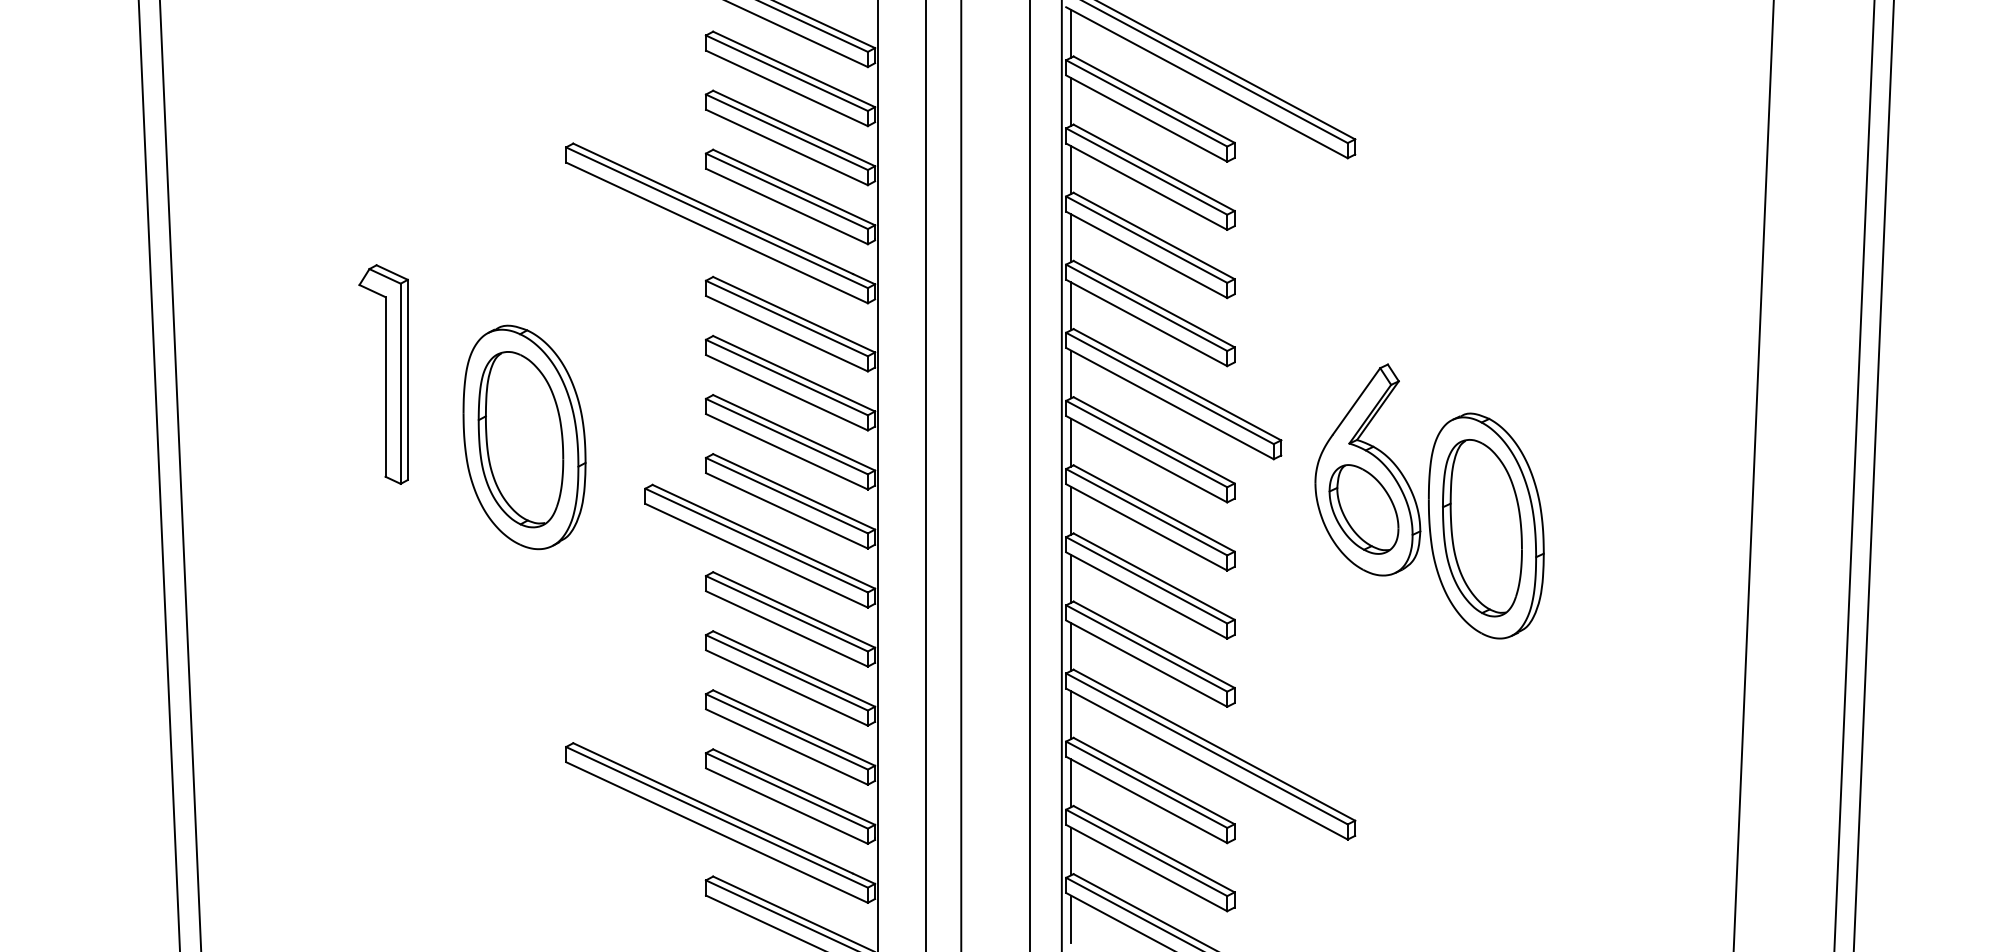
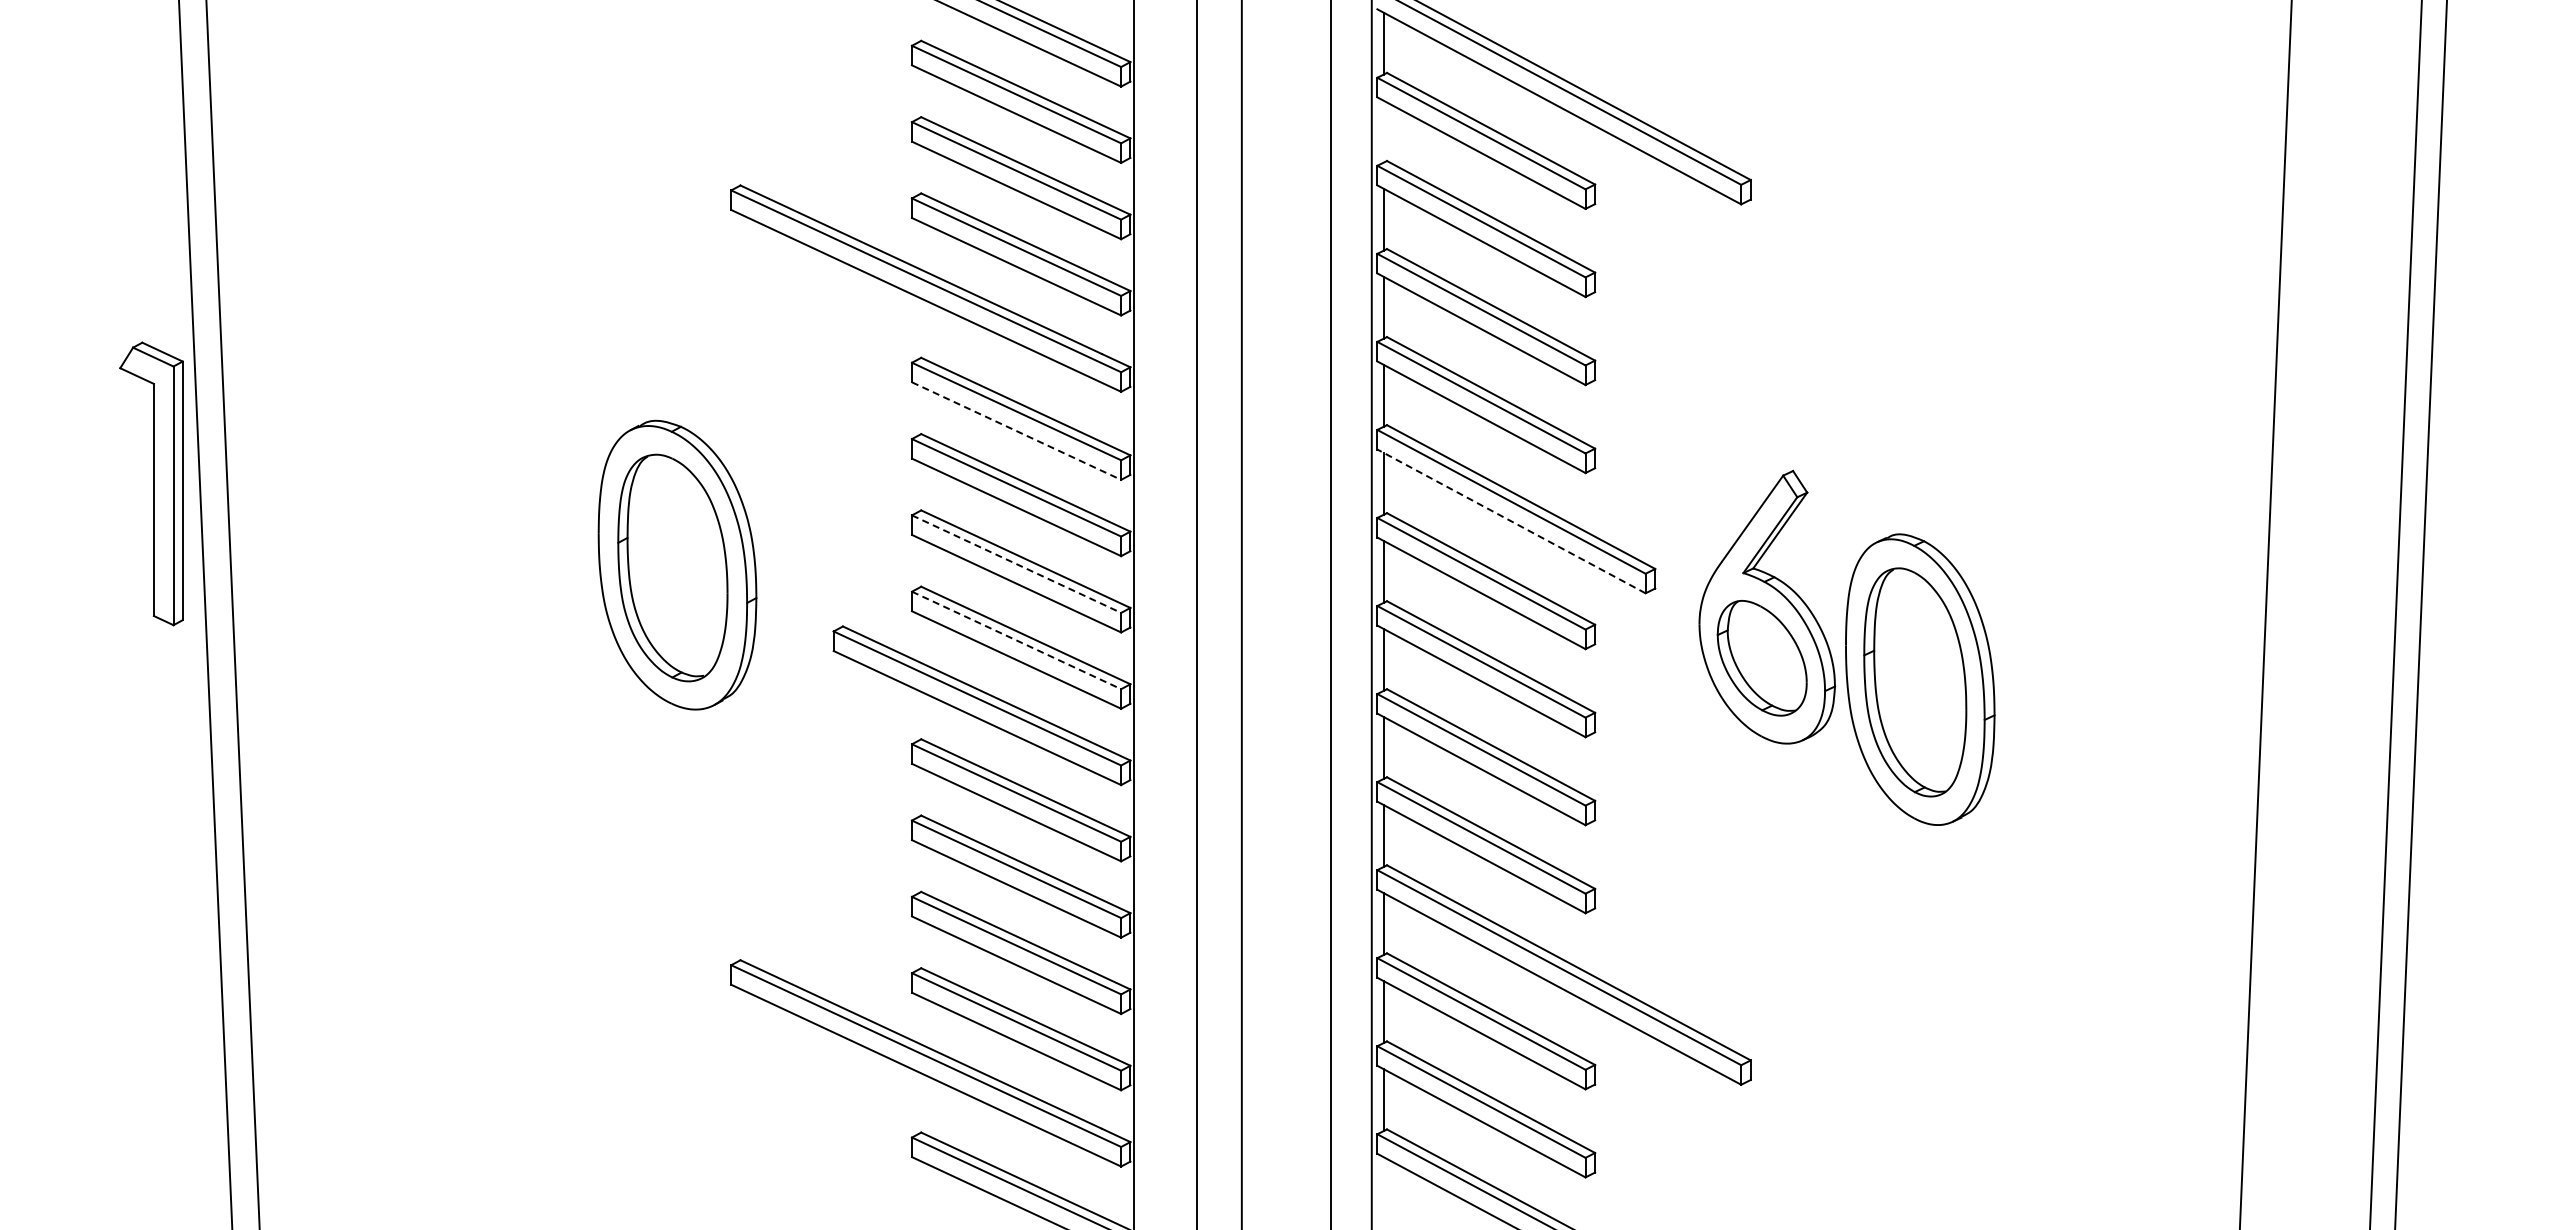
line: (1070, 101) -> (1383, 131), removed
line: (787, 333) -> (1017, 431), solid -> dashed
part: (383, 374) -> (151, 483), moved
line: (1169, 403) -> (1511, 521), solid -> dashed
line: (787, 436) -> (1017, 564), solid -> dashed
line: (787, 495) -> (1017, 640), solid -> dashed
line: (1070, 919) -> (1383, 1188), removed

